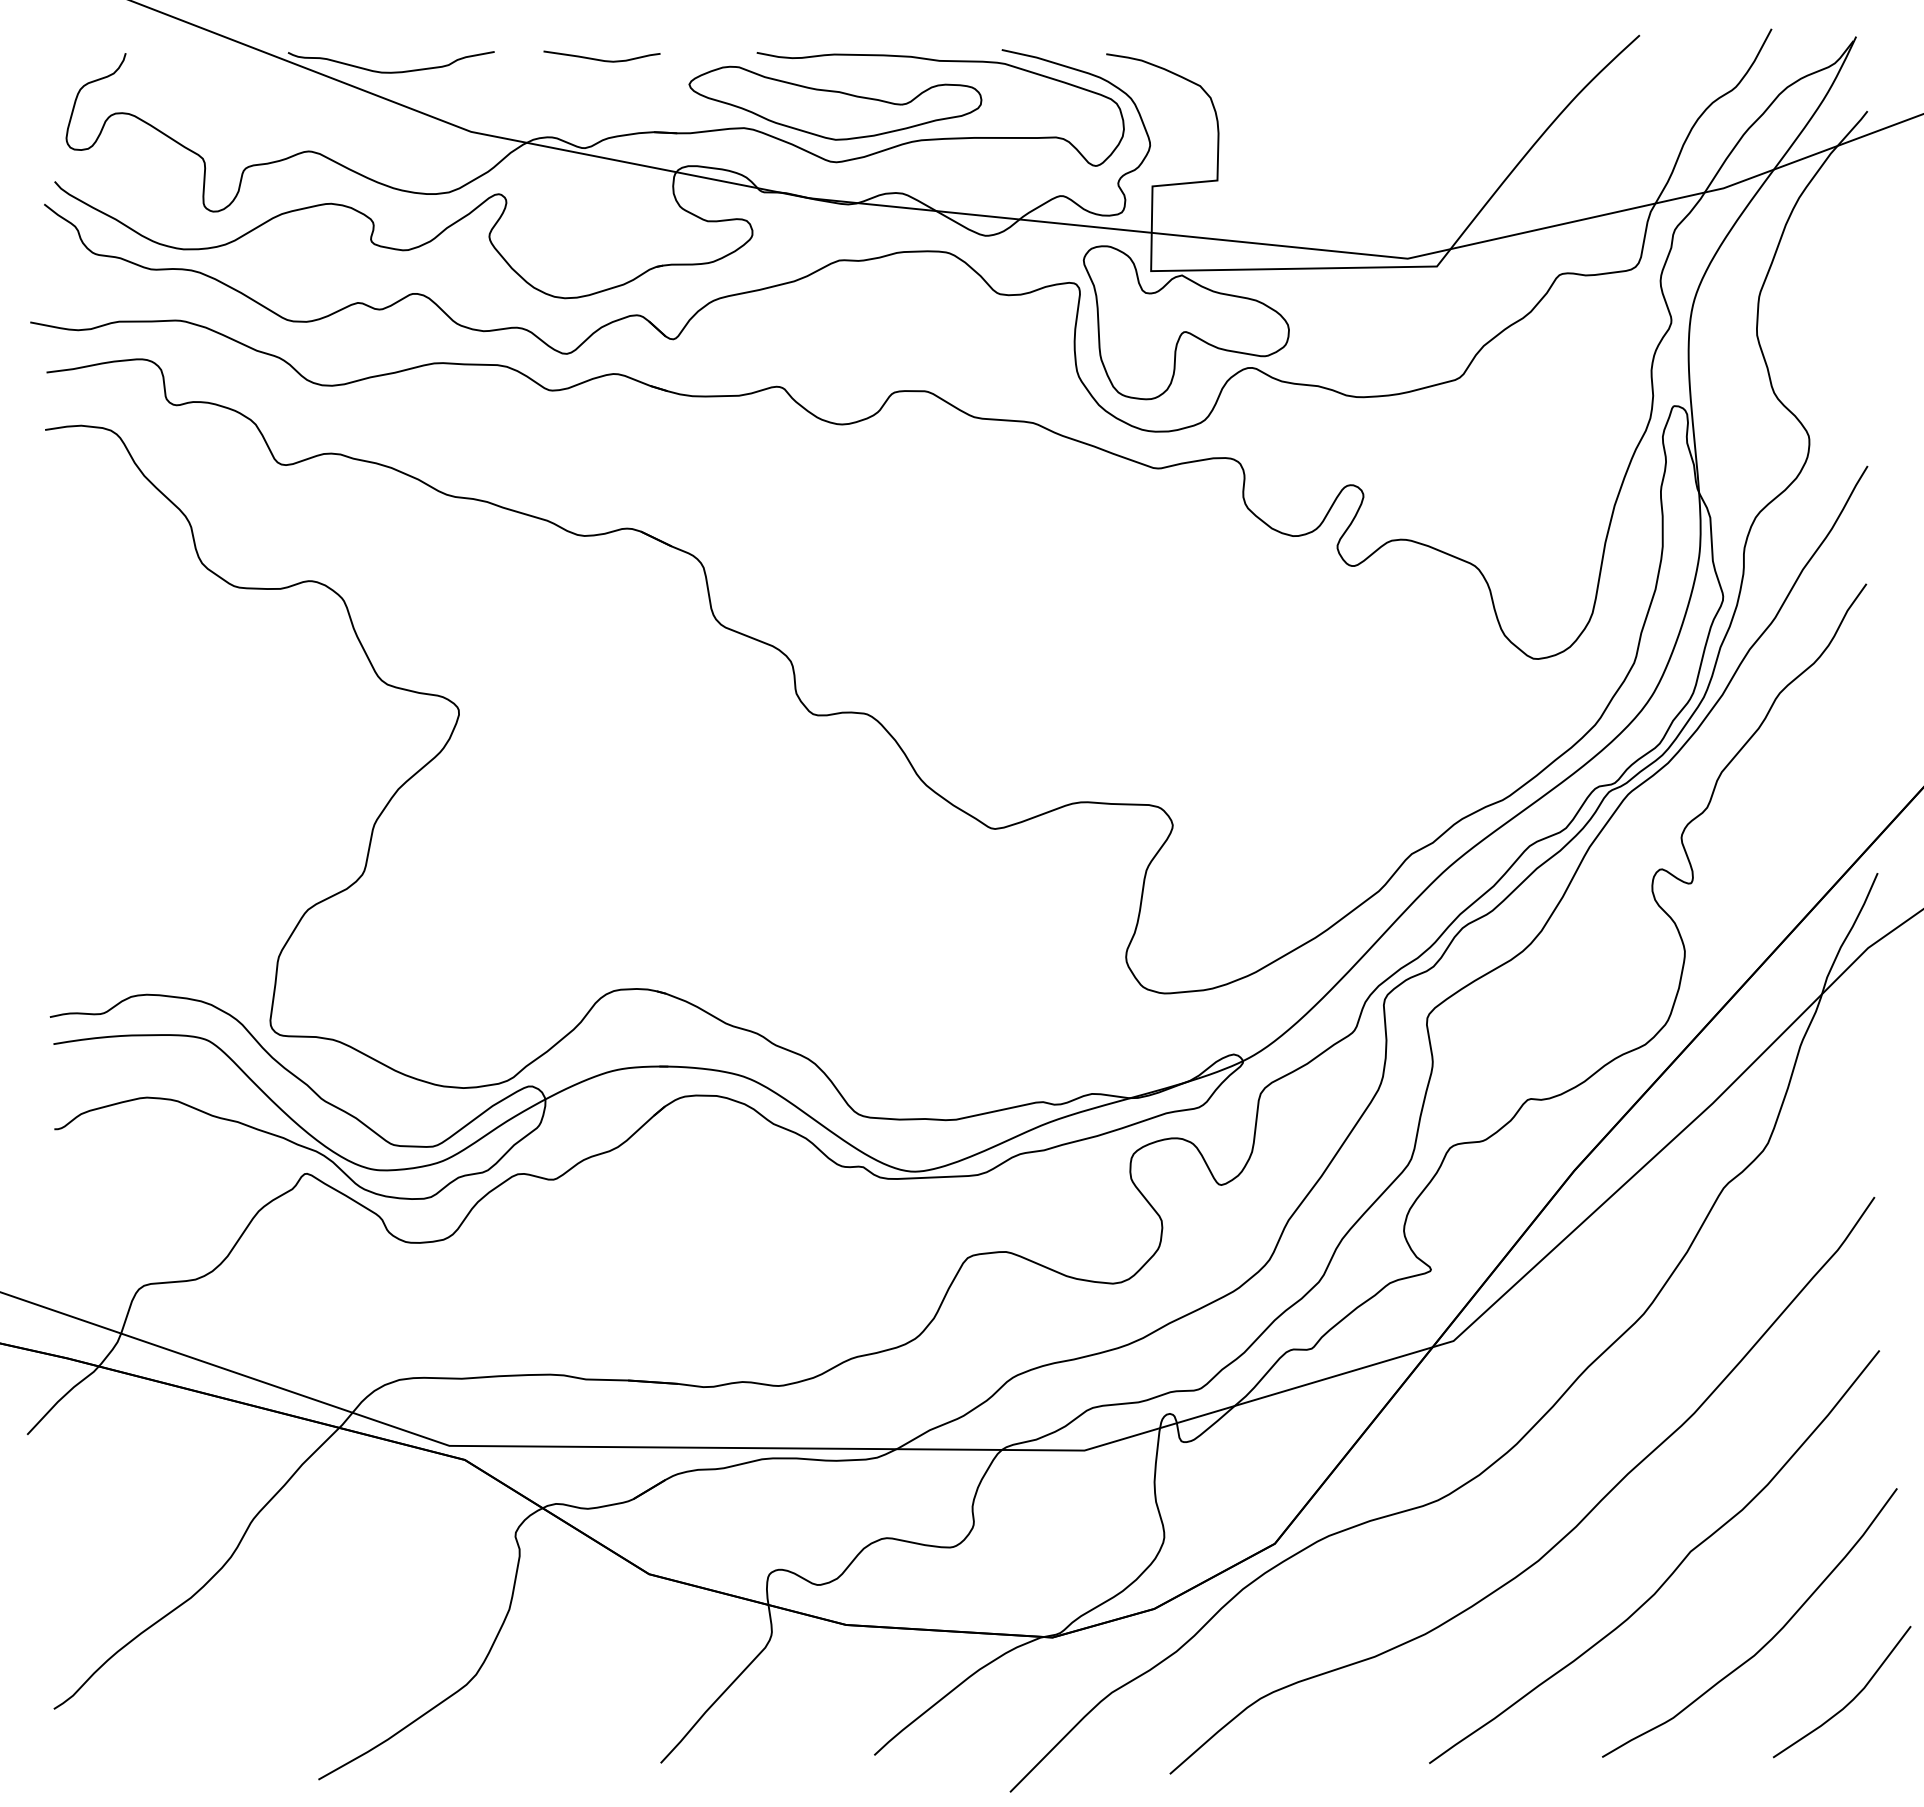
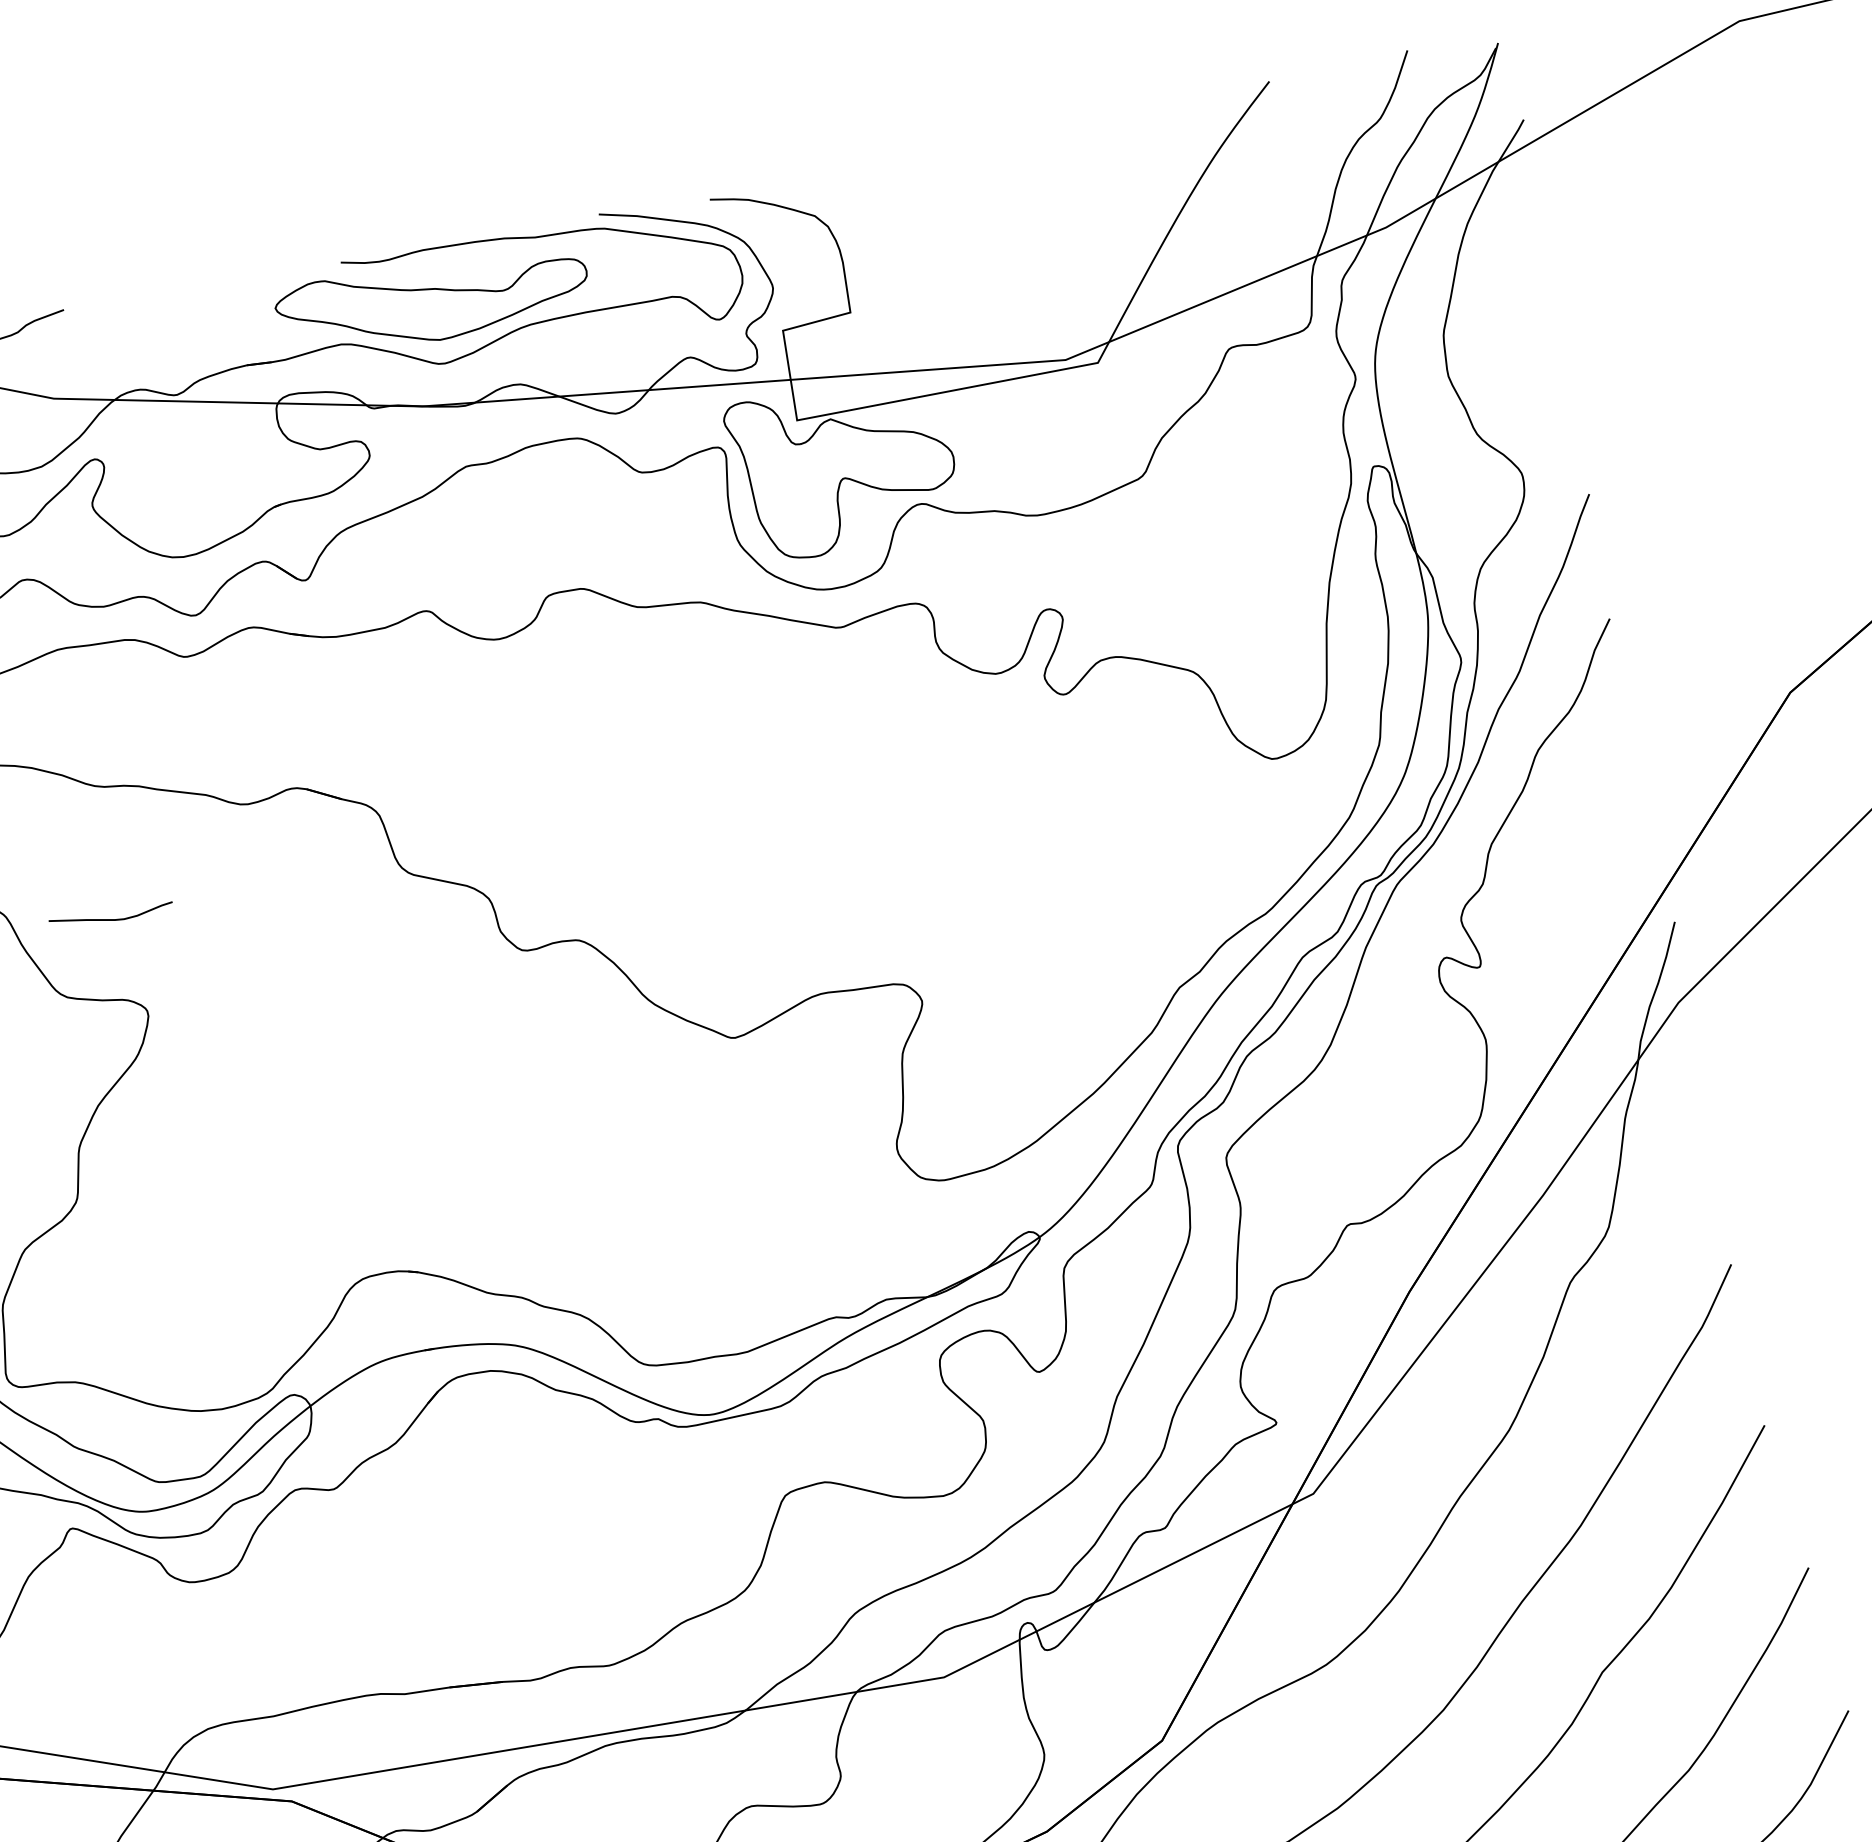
curve: (601, 59) -> (111, 918), moved

